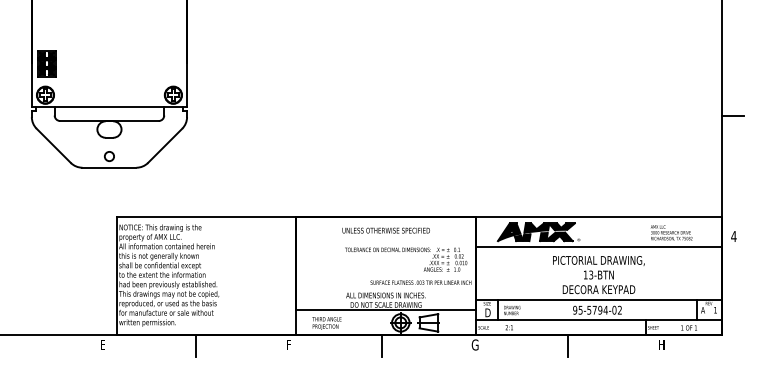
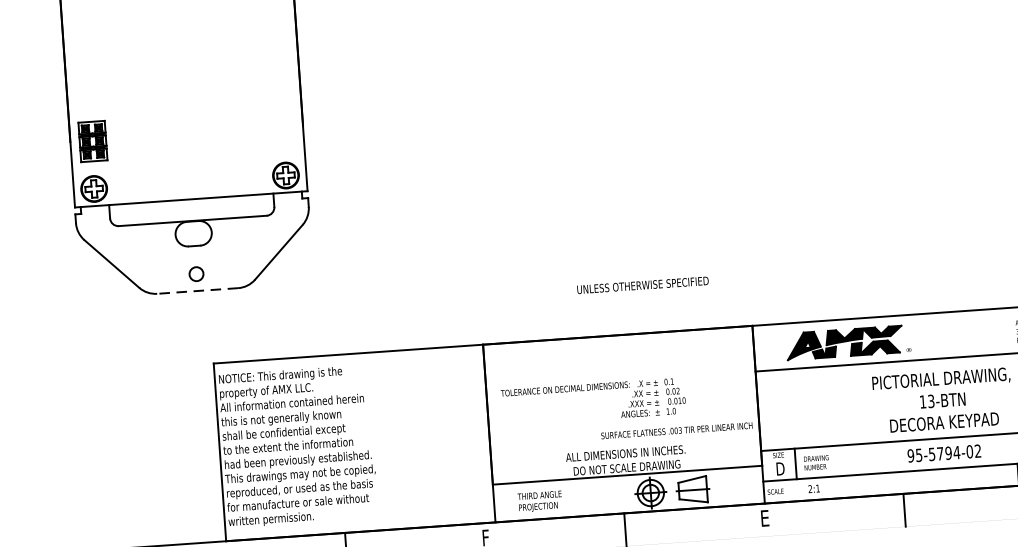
line: (108, 167) -> (196, 290), solid -> dashed
text: (385, 230) -> (641, 285), moved
text: (406, 259) -> (594, 401), moved
text: (474, 344) -> (763, 517), G -> E

